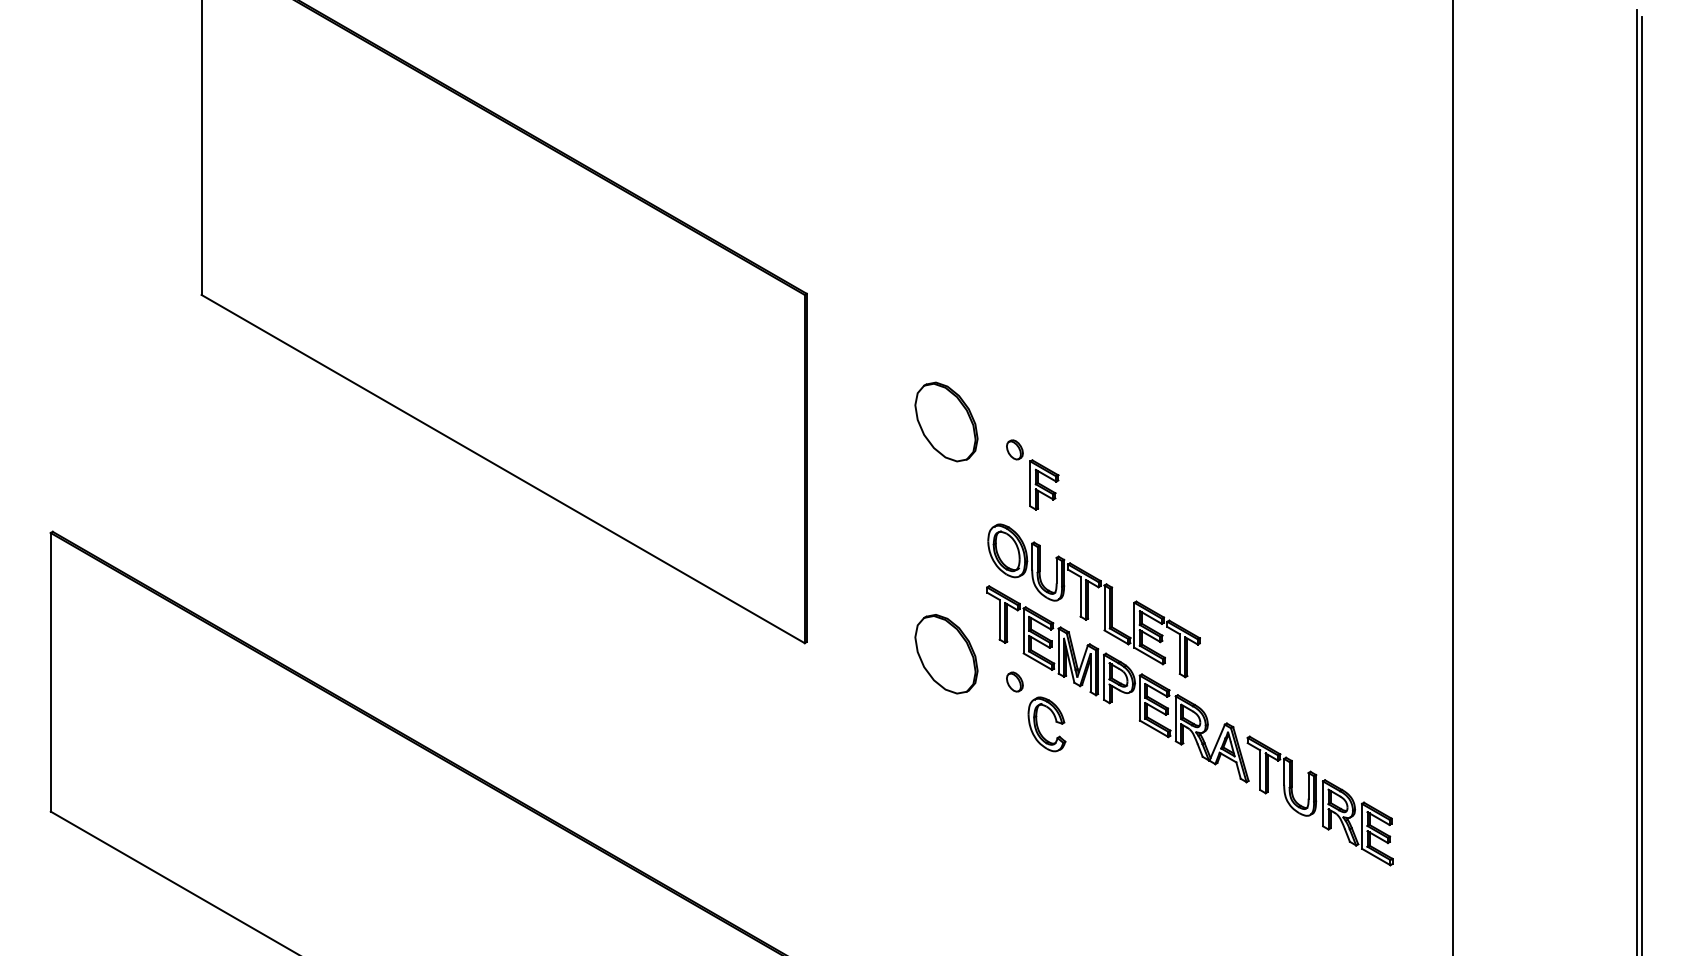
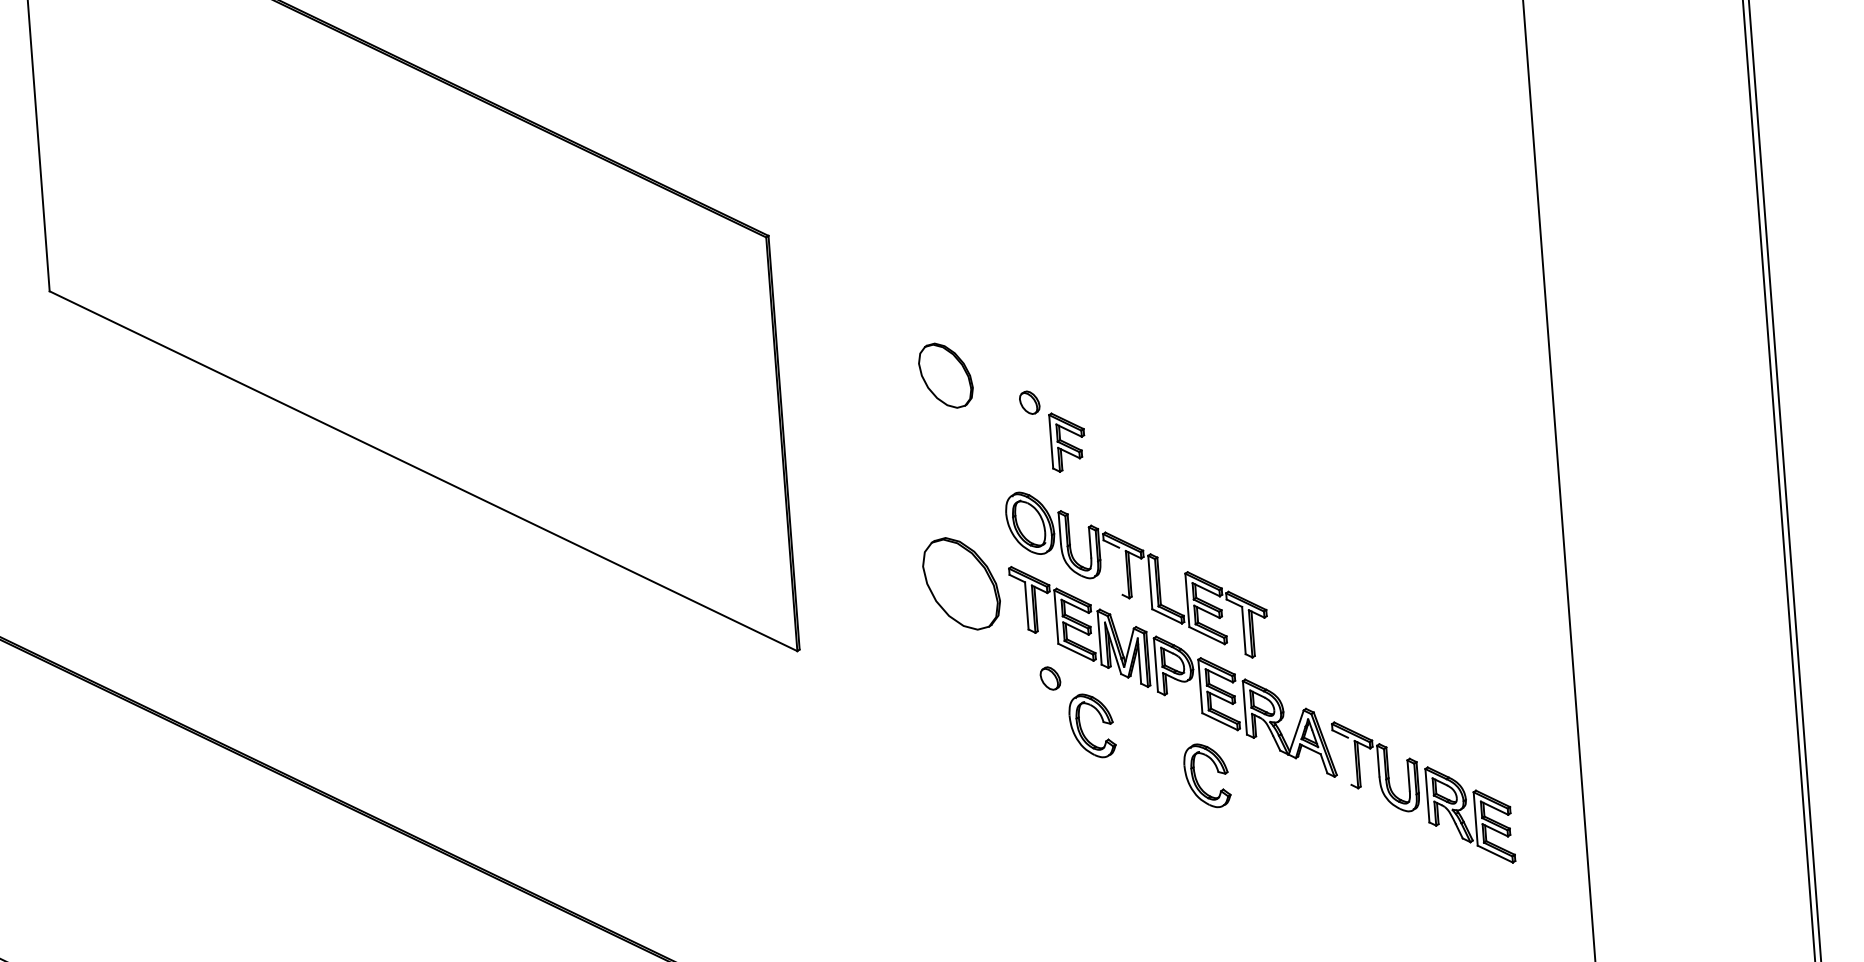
part: (946, 421) -> (945, 375), size x0.7
line: (1080, 596) -> (1120, 571), removed
part: (946, 654) -> (961, 584), moved
line: (1260, 770) -> (1350, 761), removed
part: (1131, 775) -> (1197, 779), added

